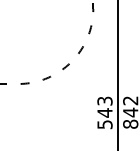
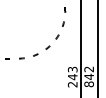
text: (104, 124) -> (72, 84), 543 -> 243

